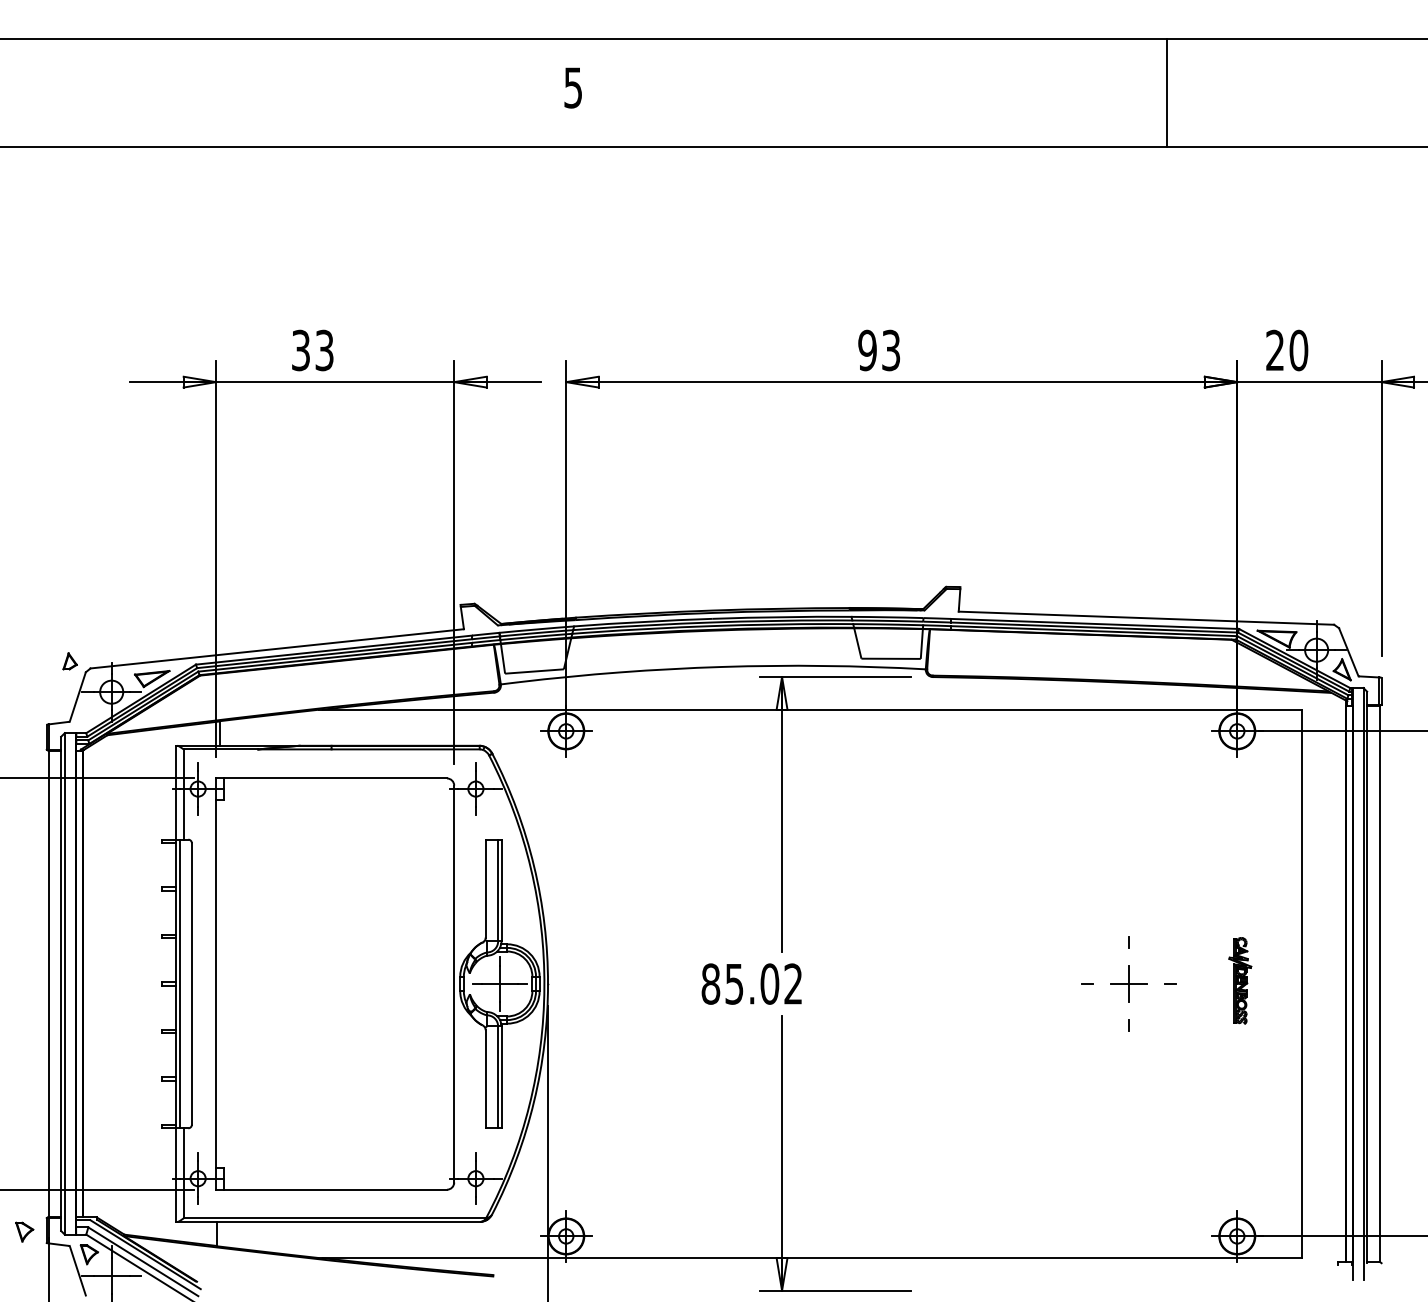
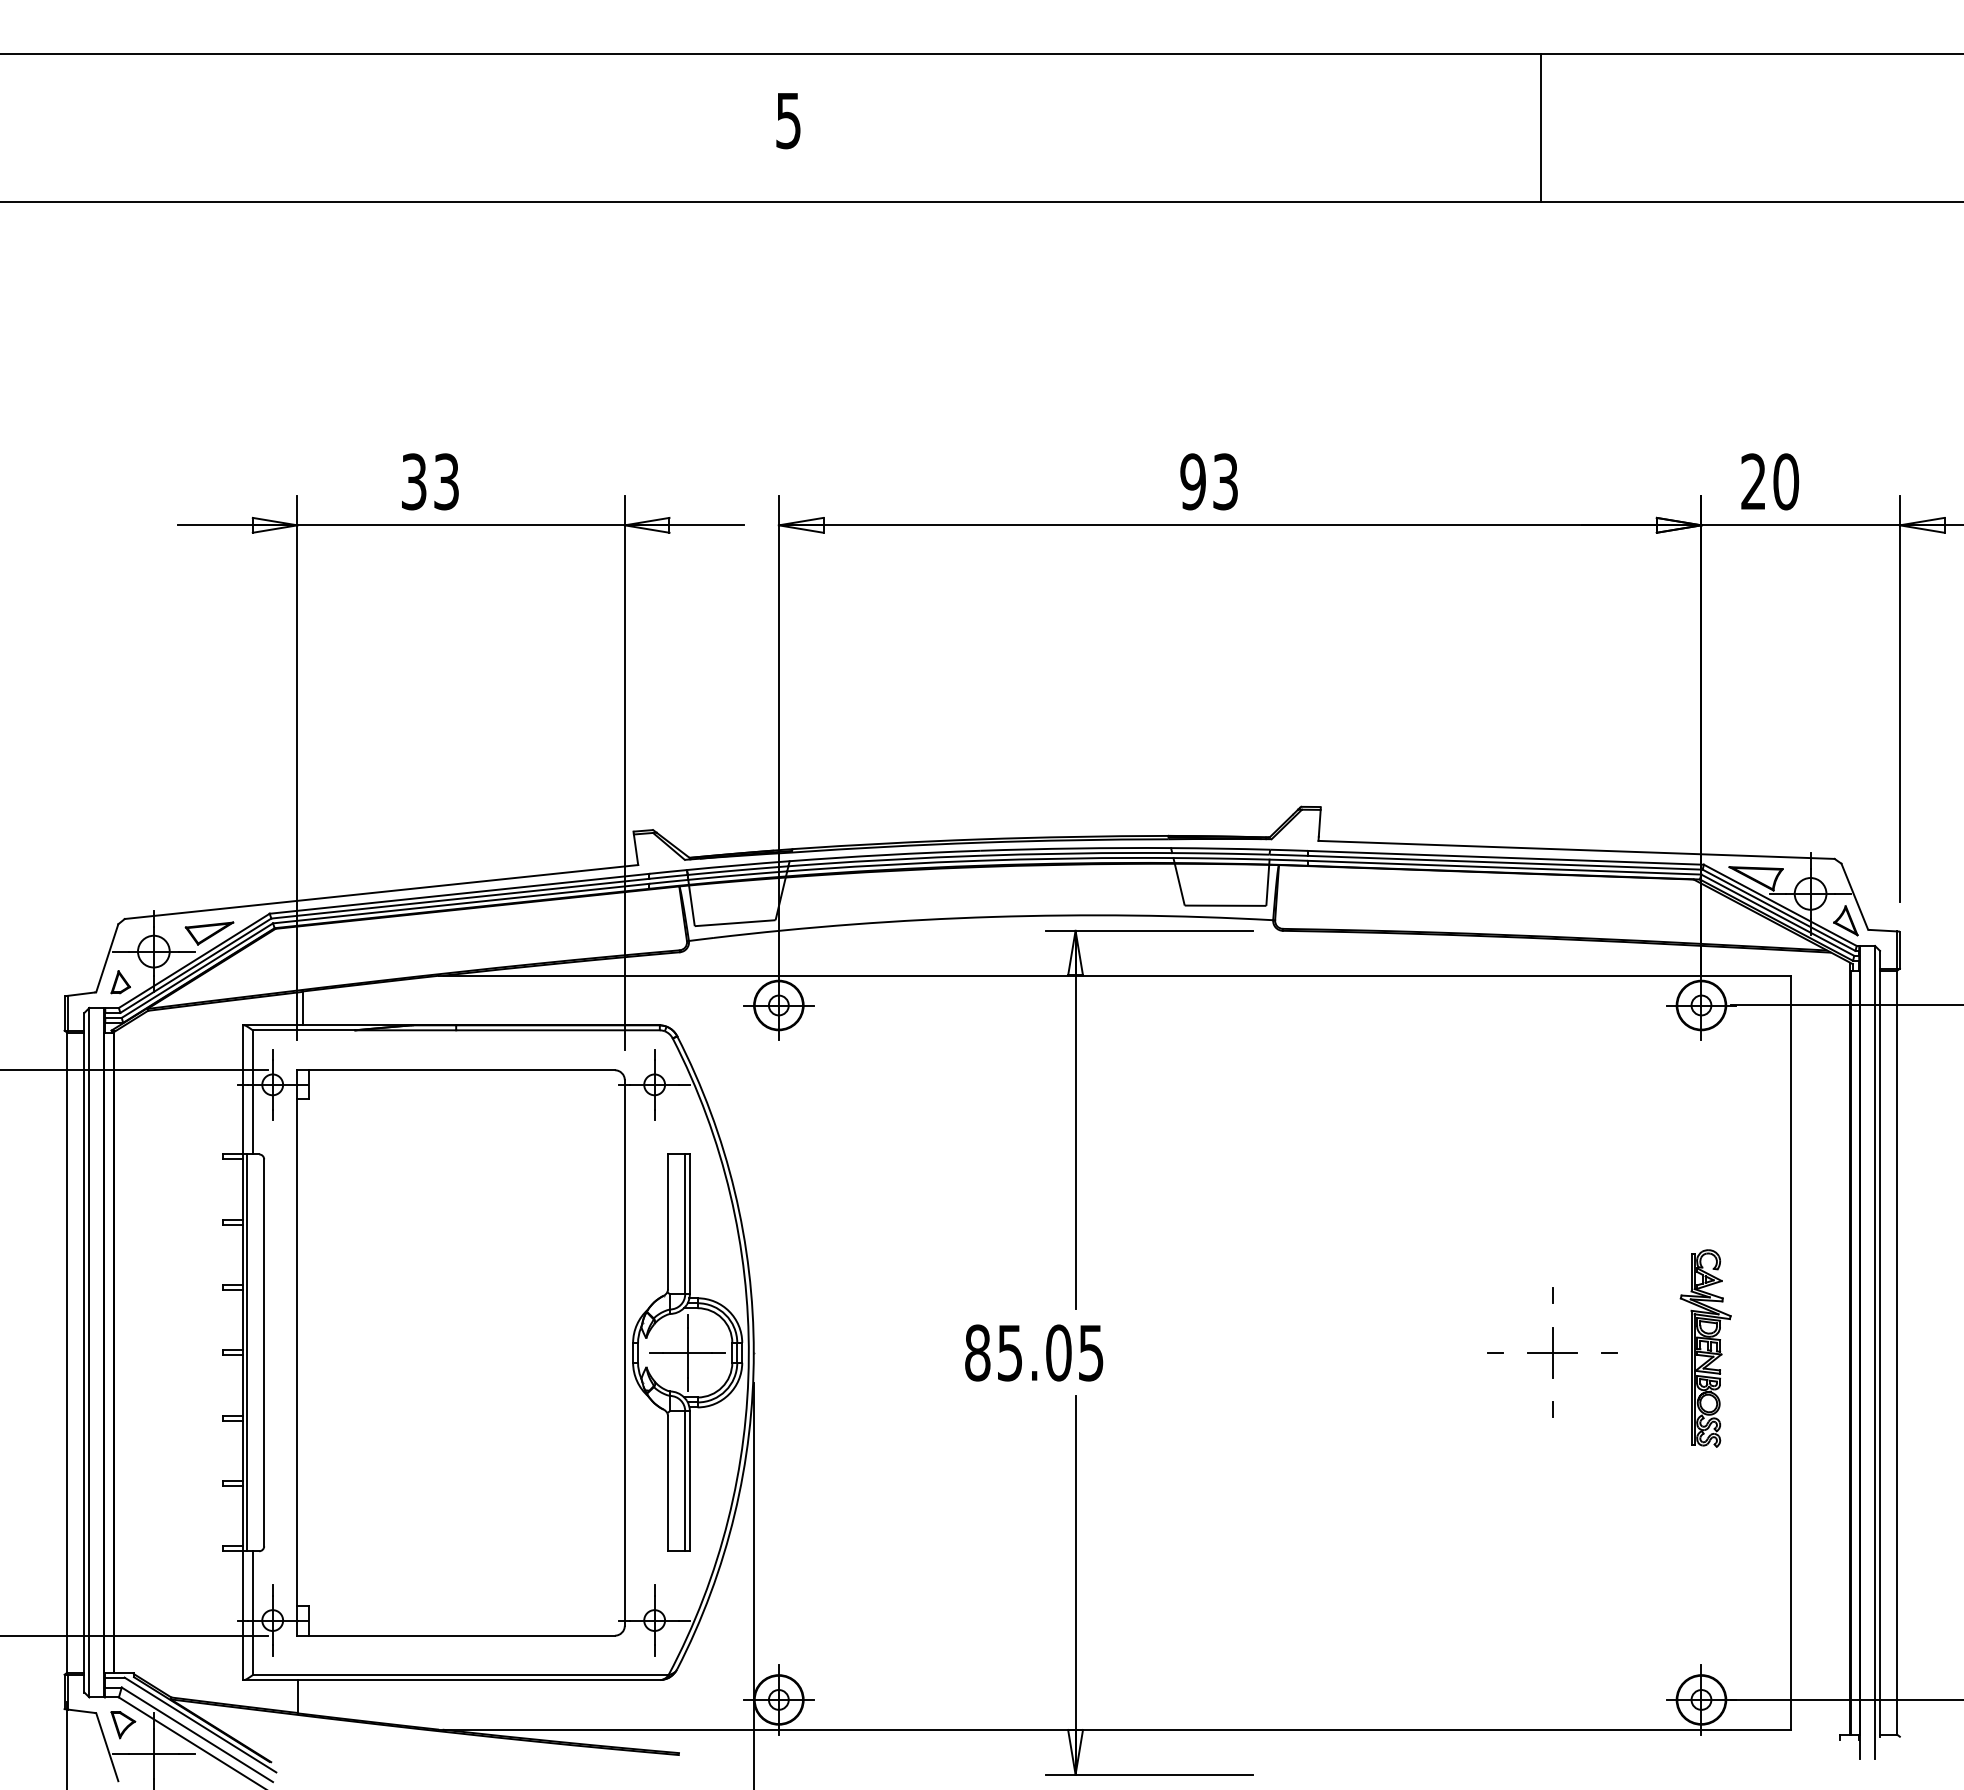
line: (1166, 92) -> (1541, 127), moved
part: (69, 661) -> (120, 982), moved
part: (1240, 980) -> (1705, 1348), size x1.67
text: (792, 983) -> (1090, 1352), 85.02 -> 85.05
part: (24, 1232) -> (34, 1694), removed

